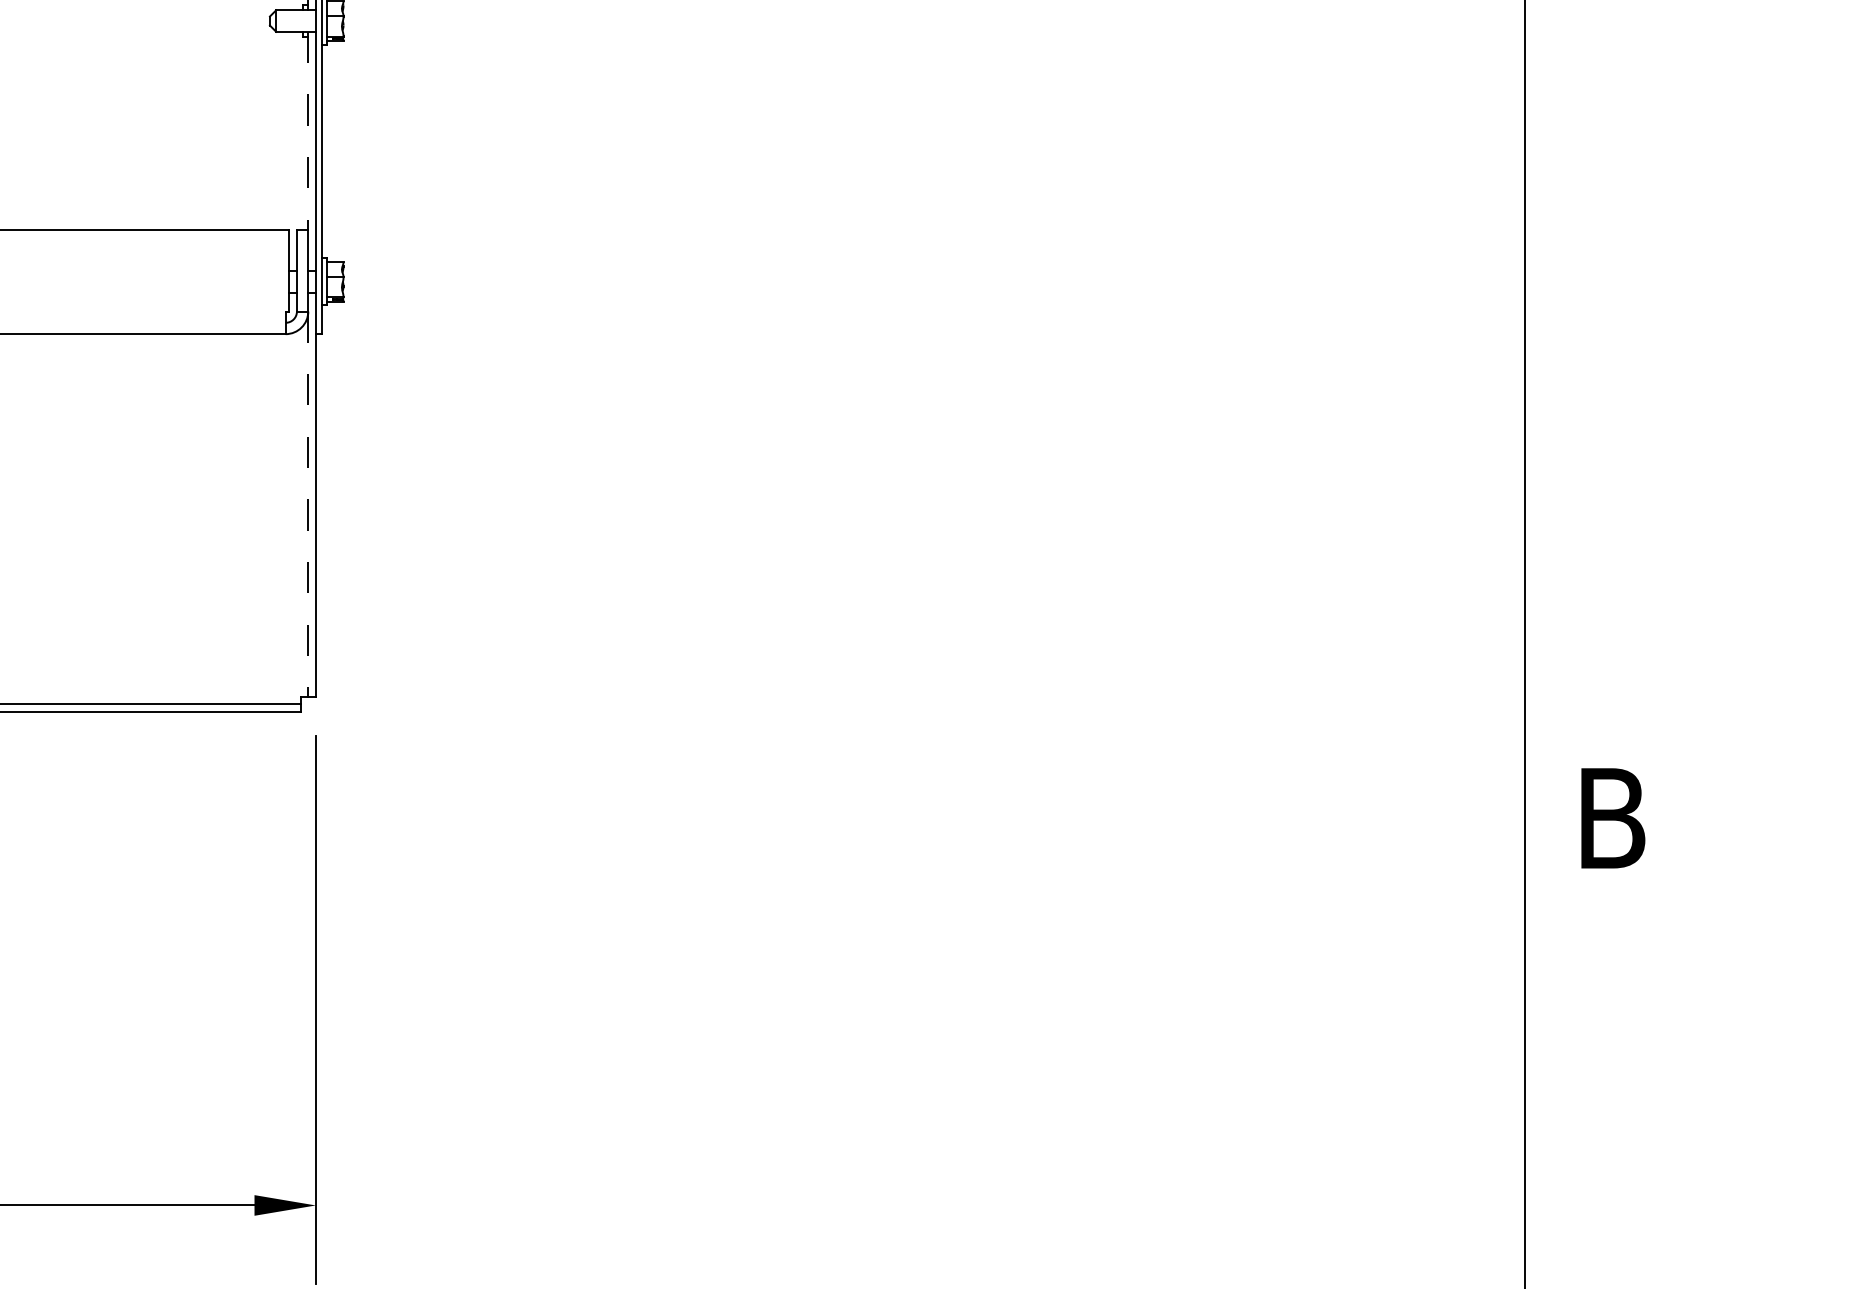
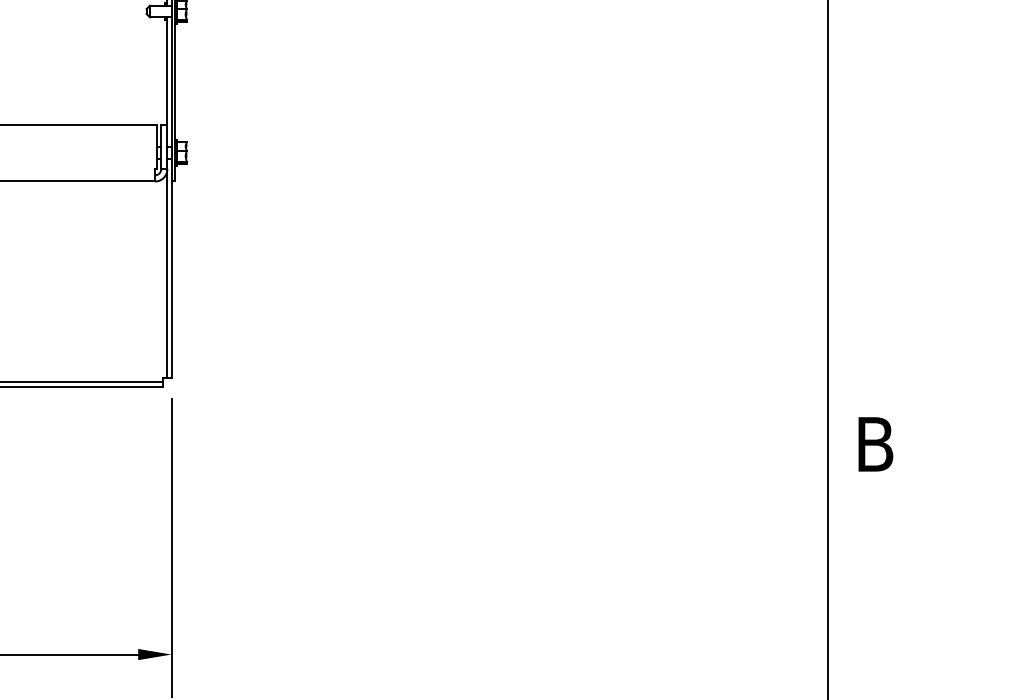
line: (308, 131) -> (167, 71), dashed -> solid
line: (308, 503) -> (167, 273), dashed -> solid

